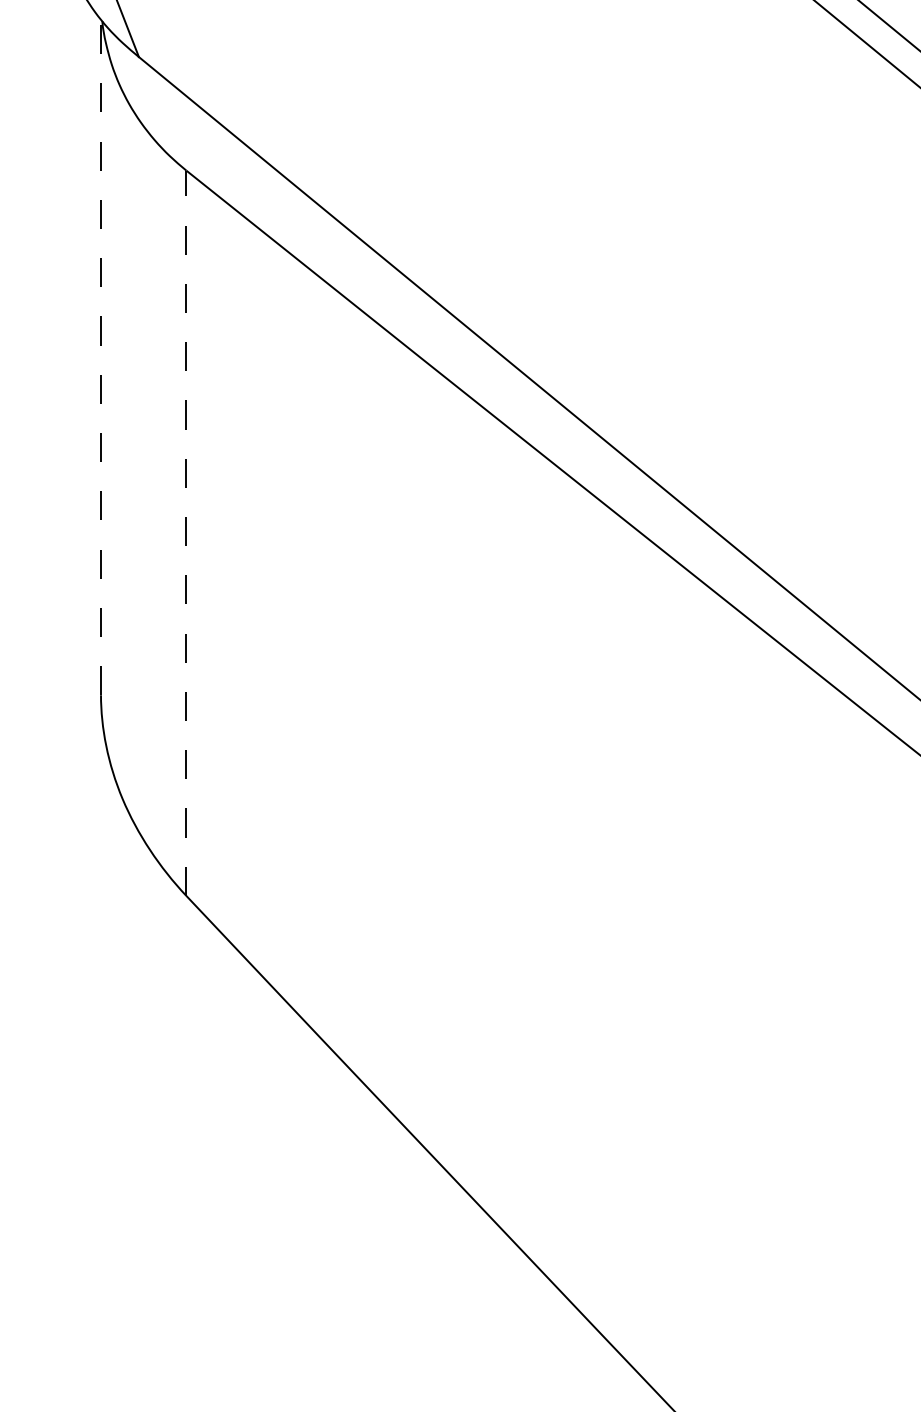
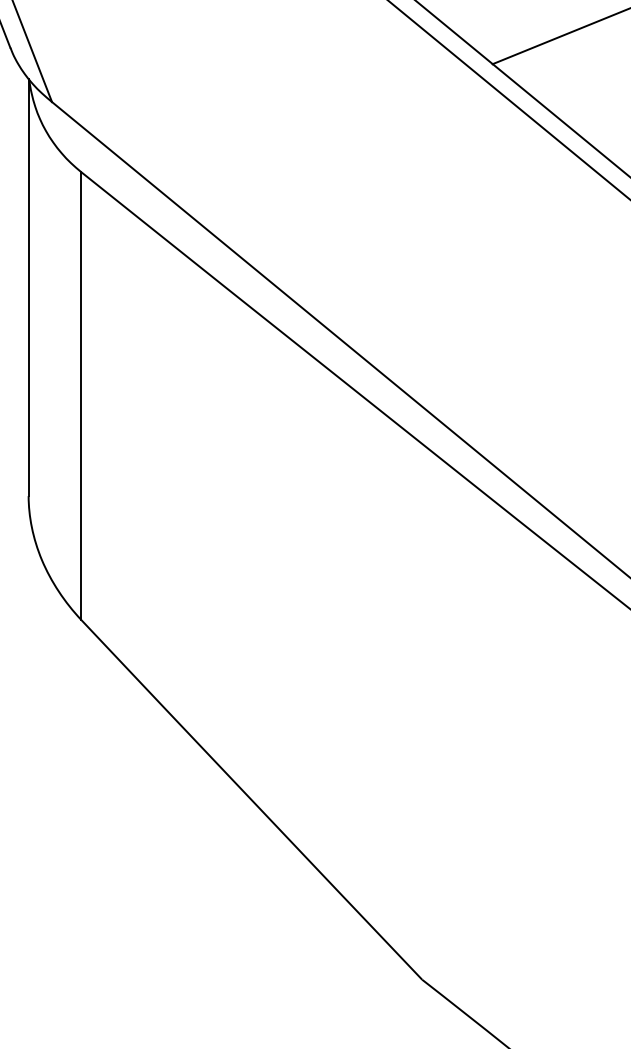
line: (100, 357) -> (28, 287), dashed -> solid
line: (186, 533) -> (81, 396), dashed -> solid

